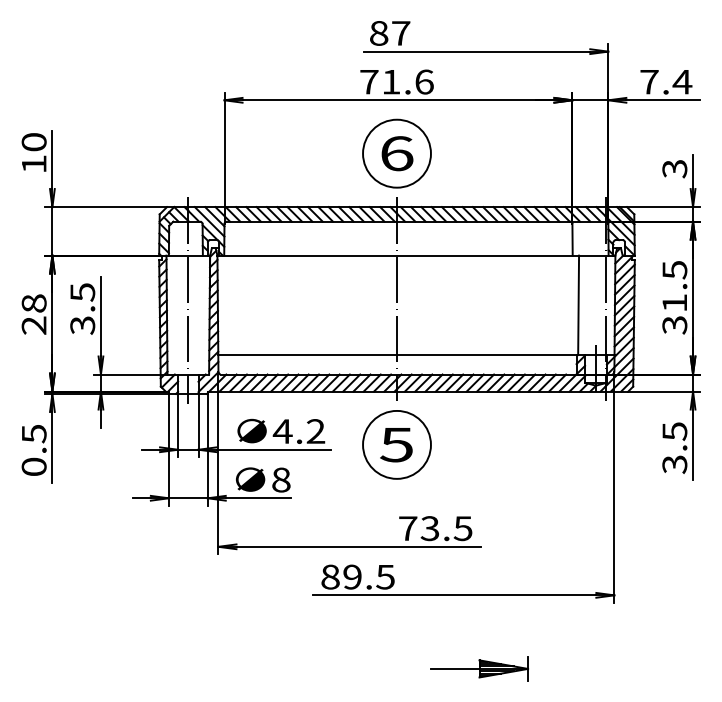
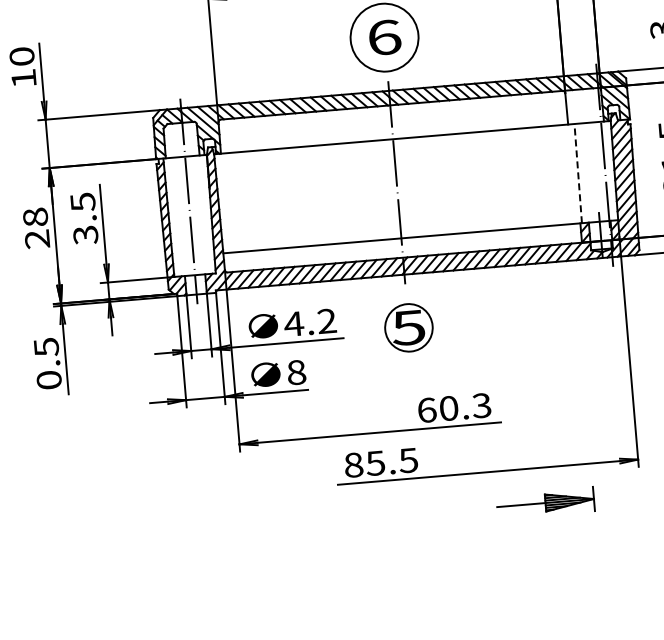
line: (578, 305) -> (578, 173), solid -> dashed
circle: (396, 444) -> (408, 327), size x0.7
text: (435, 528) -> (454, 407), 73.5 -> 60.3
text: (352, 576) -> (375, 462), 89.5 -> 85.5
part: (479, 668) -> (545, 502), moved

